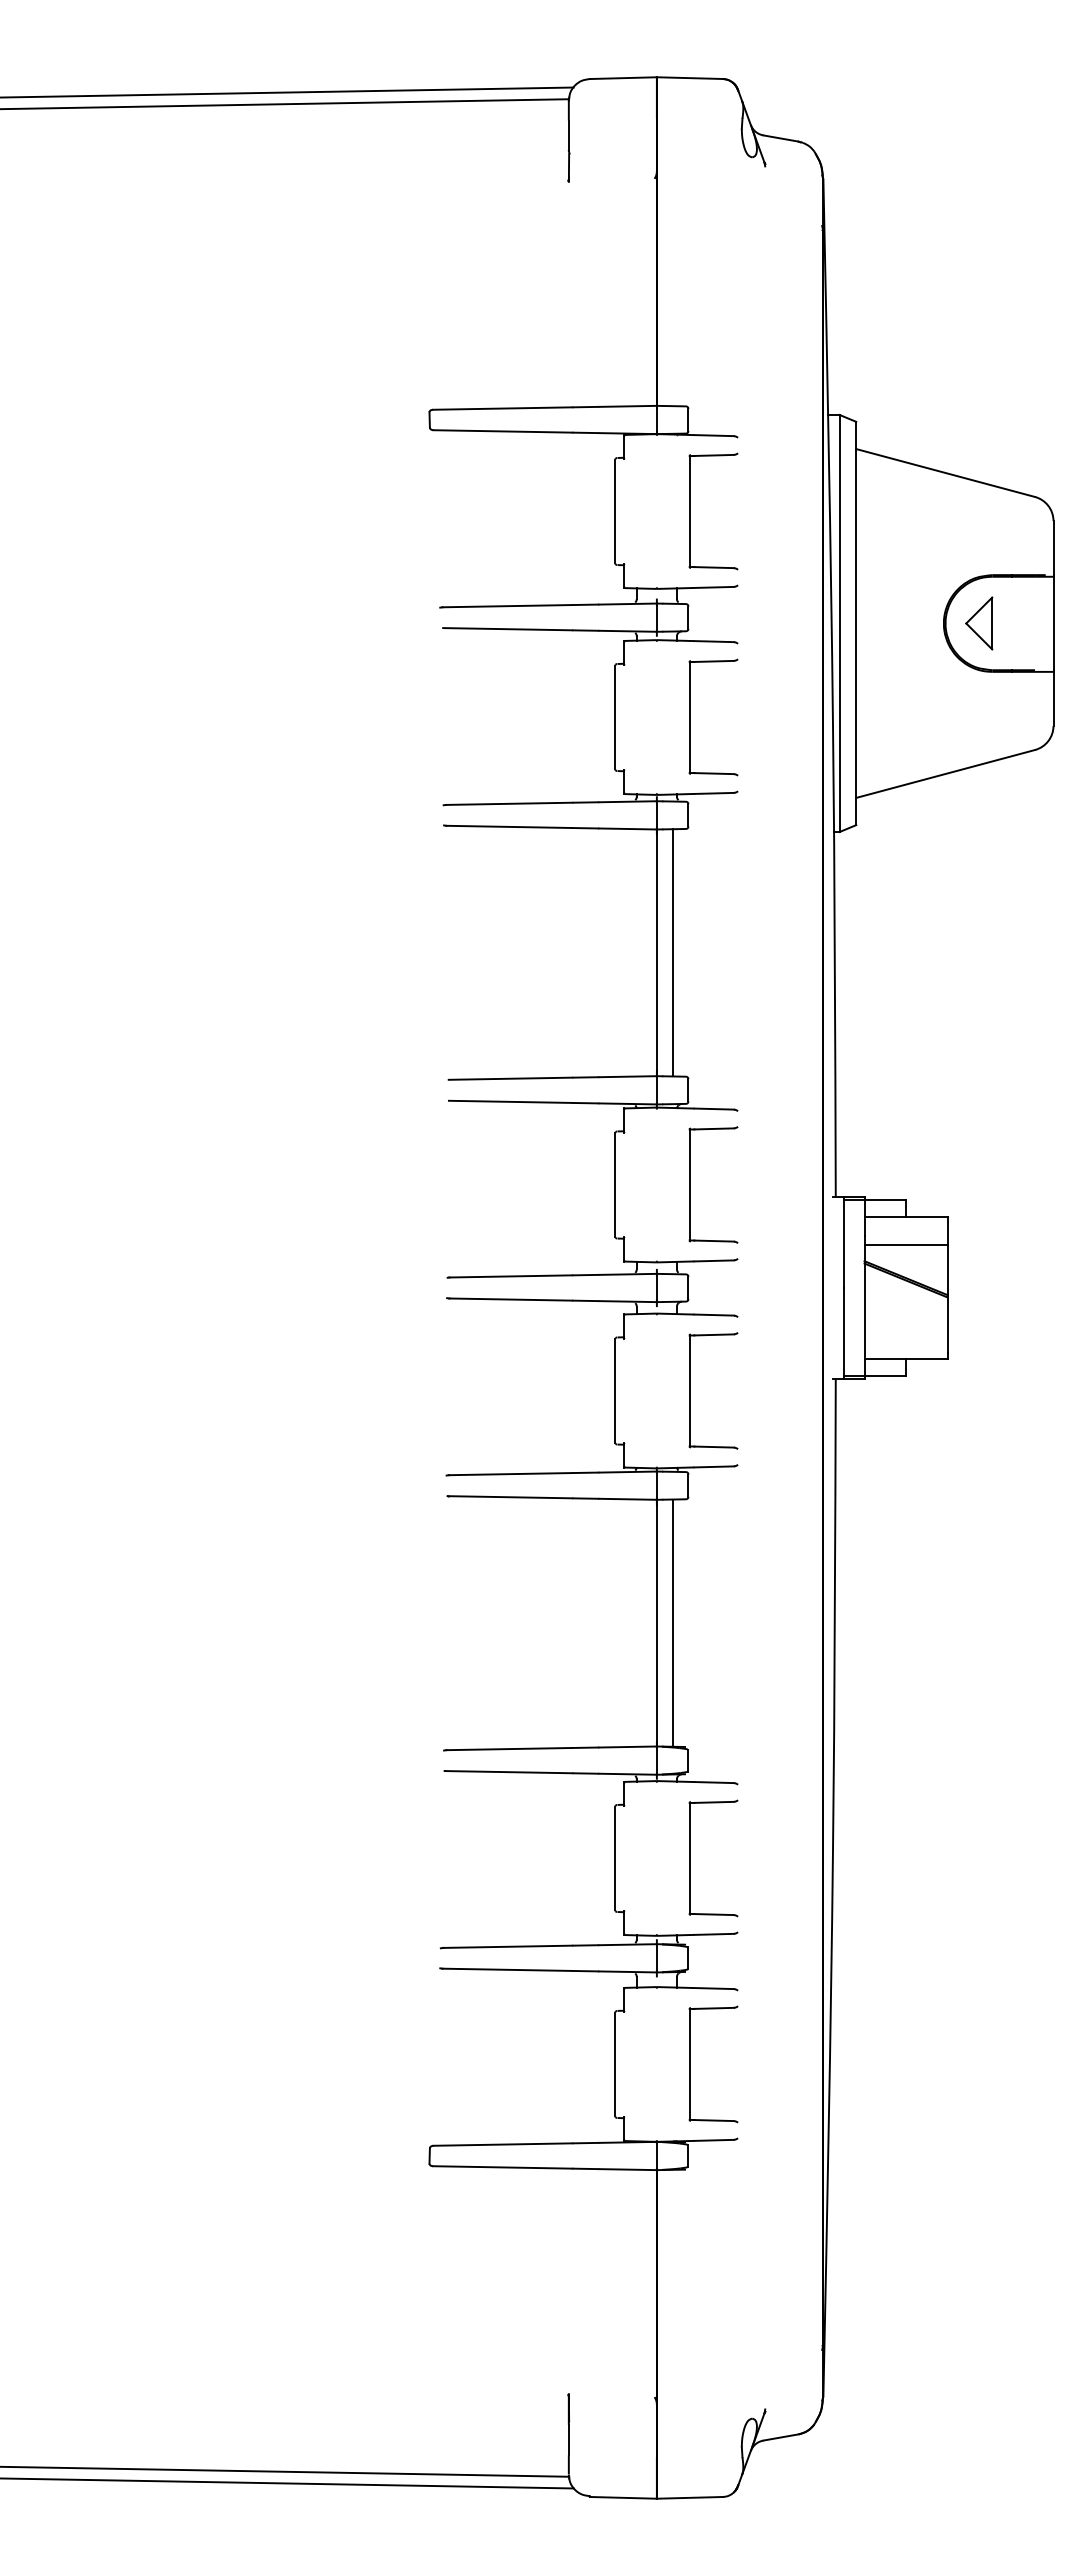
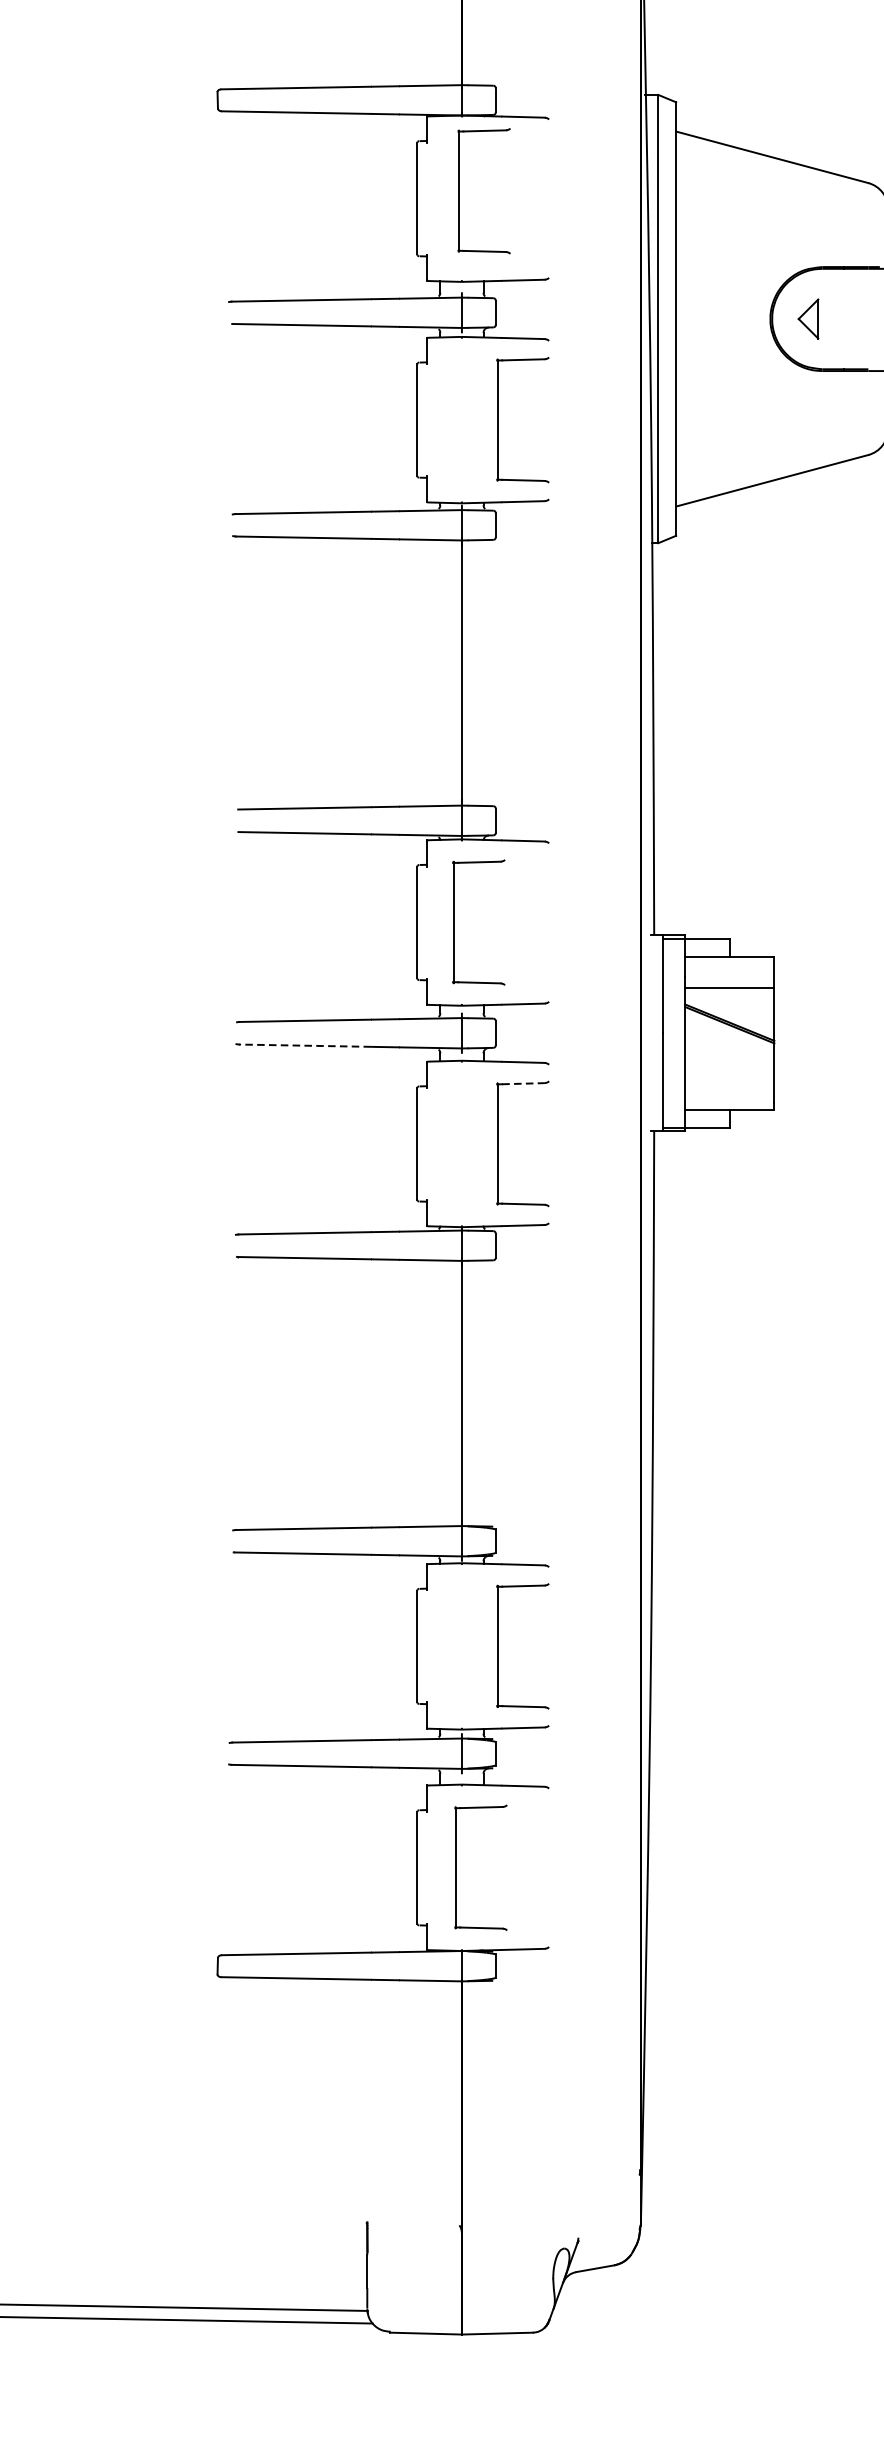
part: (690, 511) -> (459, 191), moved
part: (979, 623) -> (808, 319), size x0.7
line: (673, 952) -> (479, 672), removed
part: (690, 1184) -> (453, 922), moved
line: (510, 1299) -> (304, 1045), solid -> dashed
line: (714, 1334) -> (523, 1083), solid -> dashed
line: (673, 1622) -> (479, 1392), removed
part: (690, 2064) -> (456, 1867), moved

